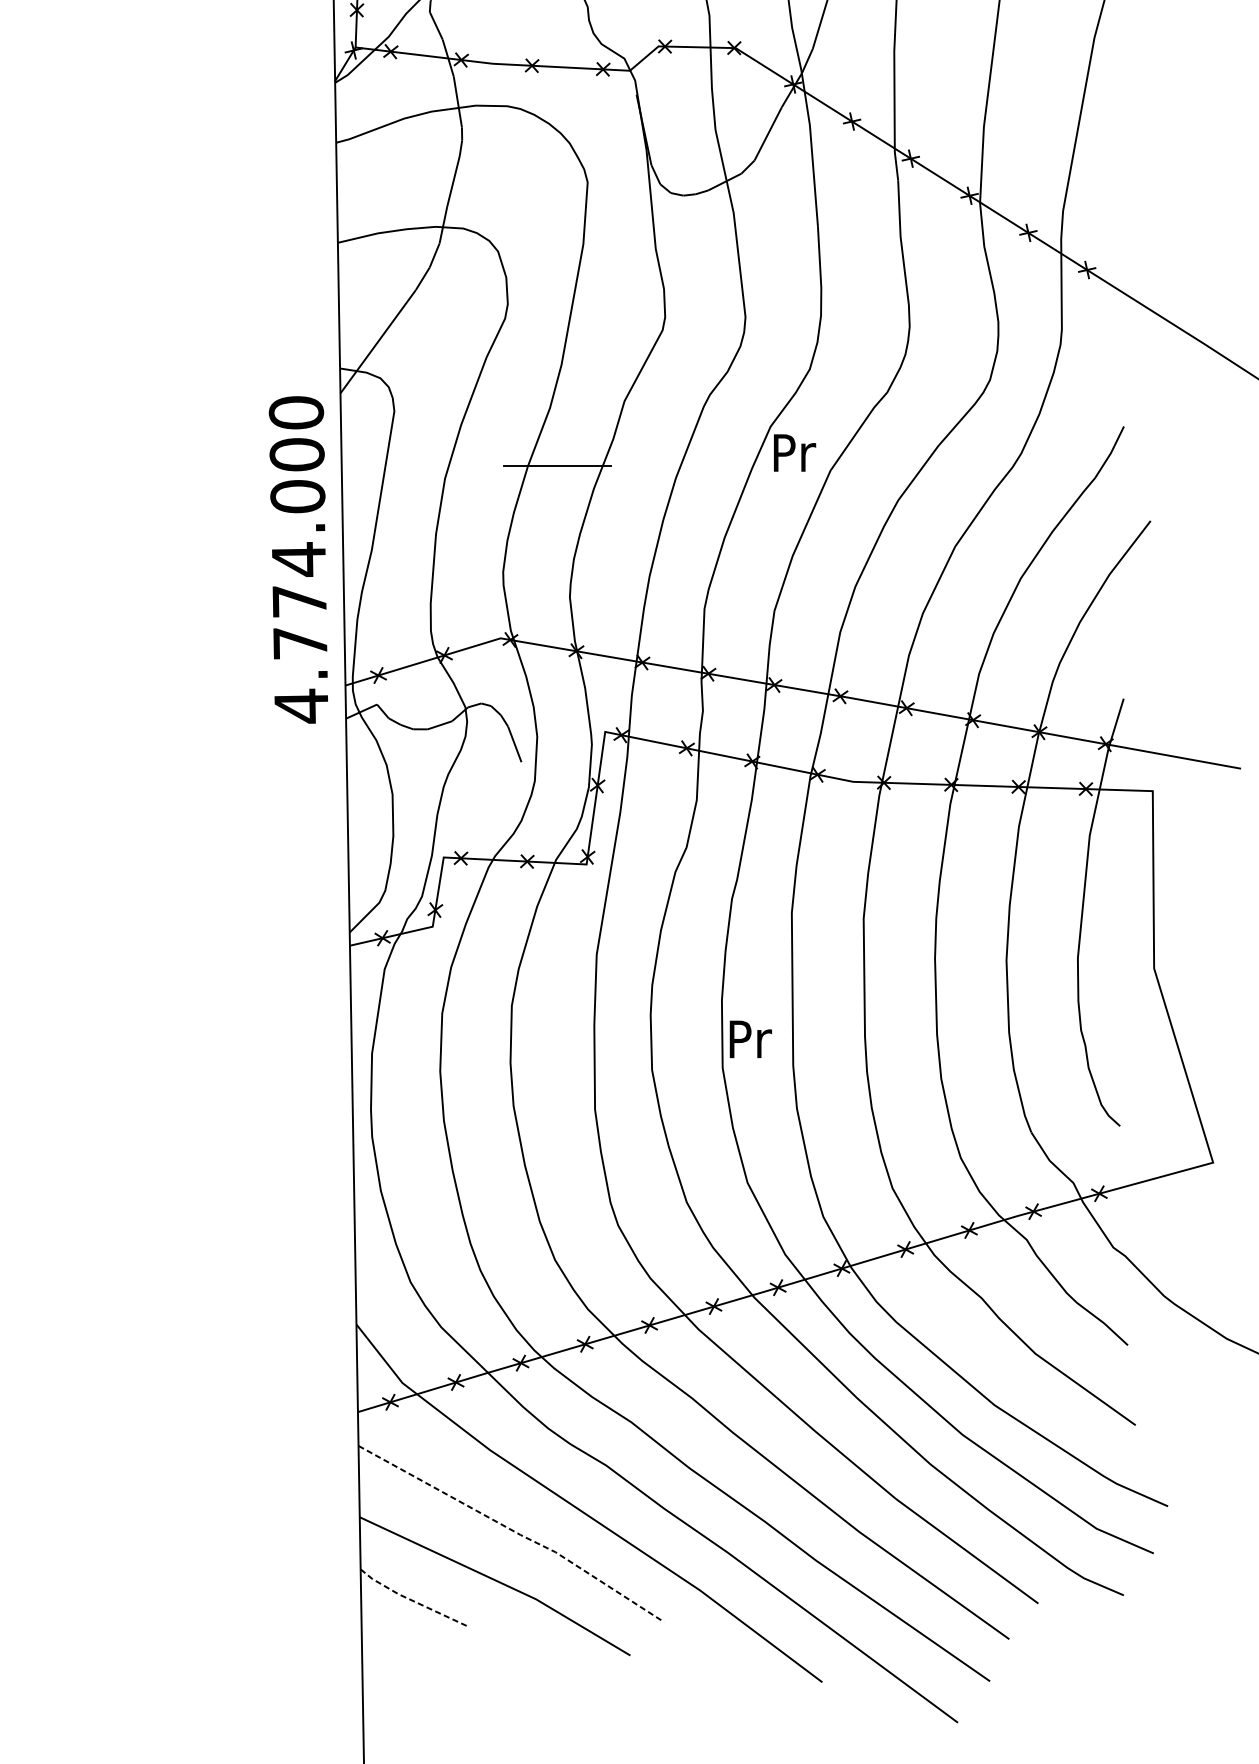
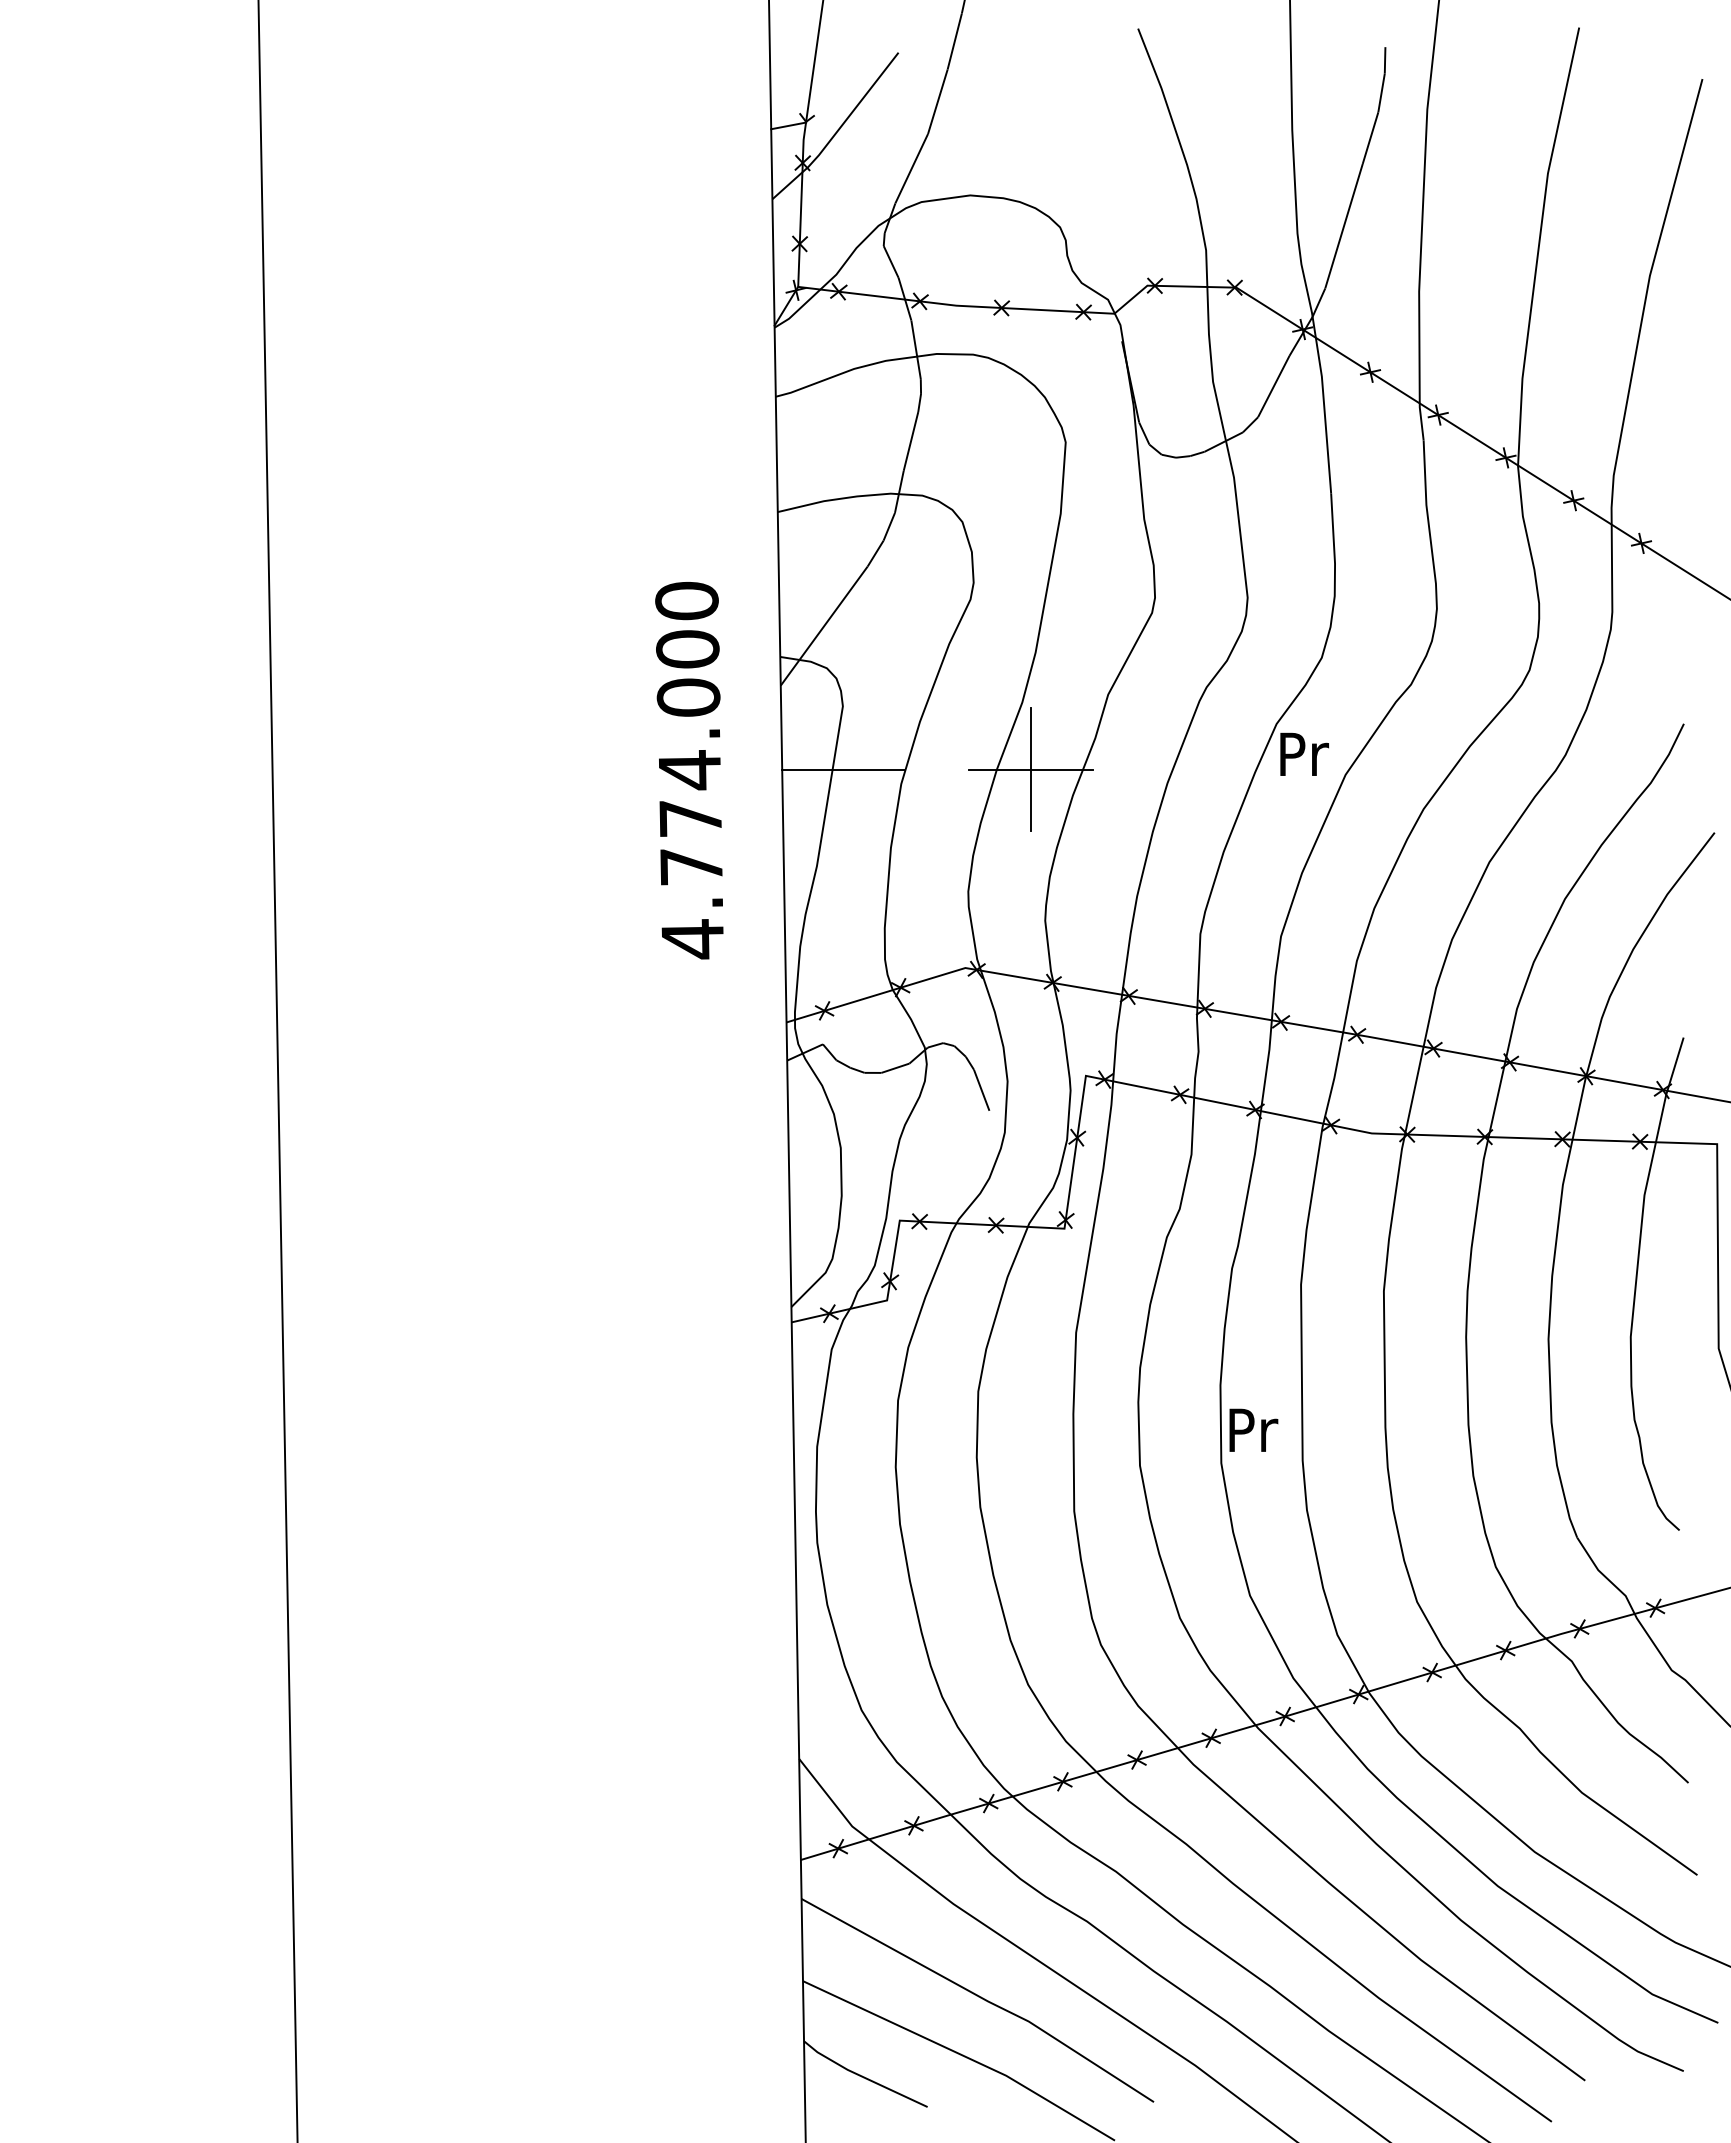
line: (394, 466) -> (843, 769), added
line: (558, 466) -> (1031, 769), added
text: (298, 559) -> (689, 770), moved
line: (514, 1531) -> (981, 1997), dashed -> solid
line: (411, 1599) -> (862, 2076), dashed -> solid

